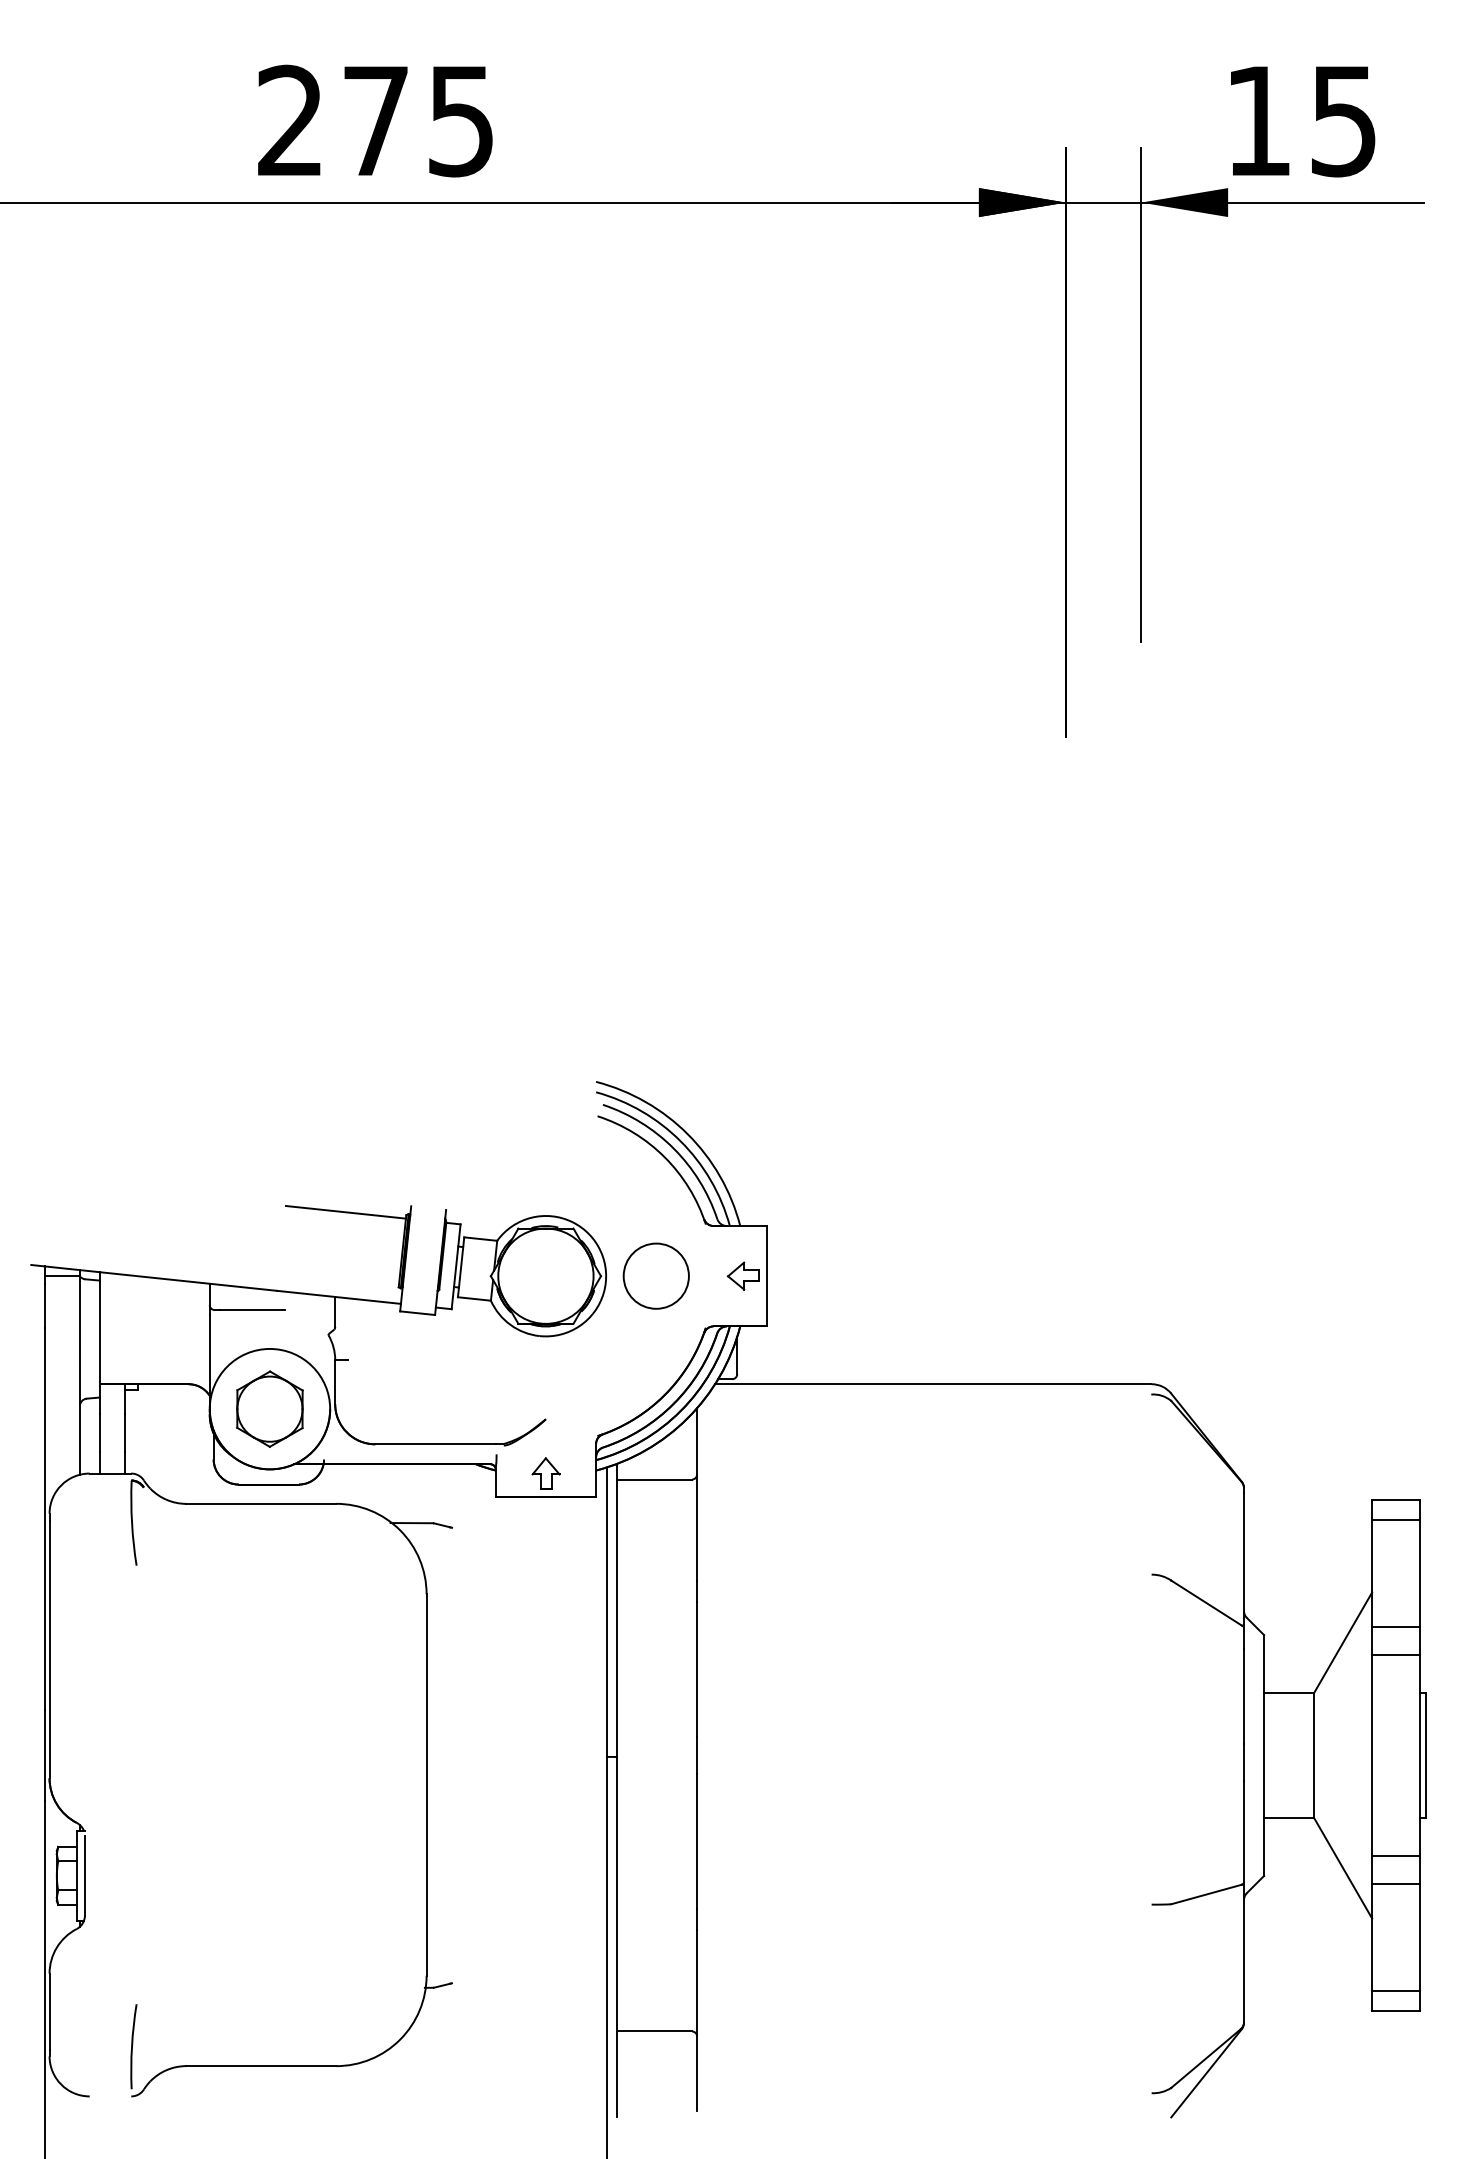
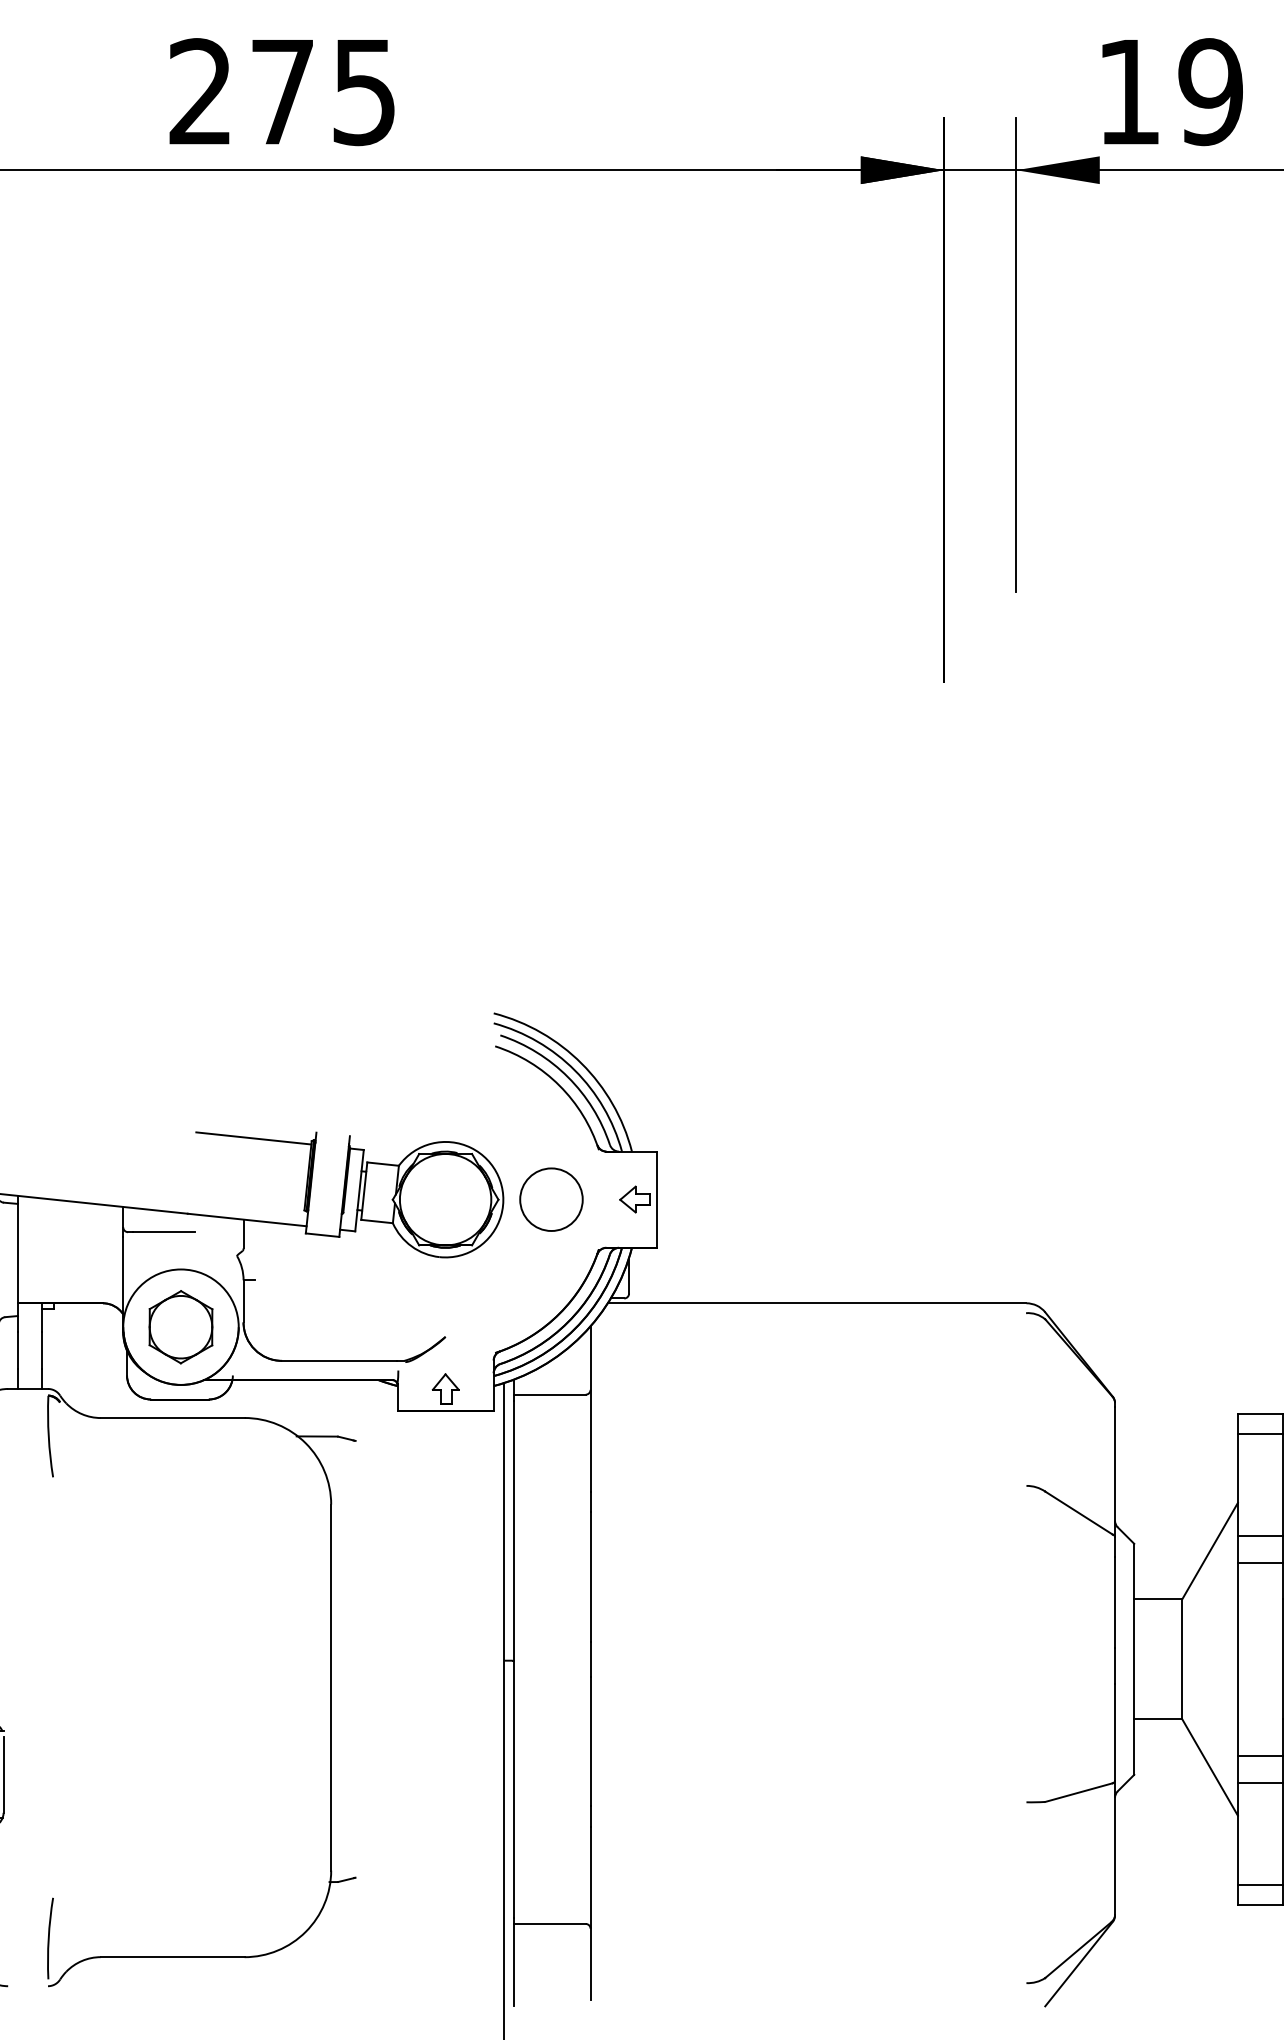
text: (1343, 120) -> (1210, 91), 15 -> 19

